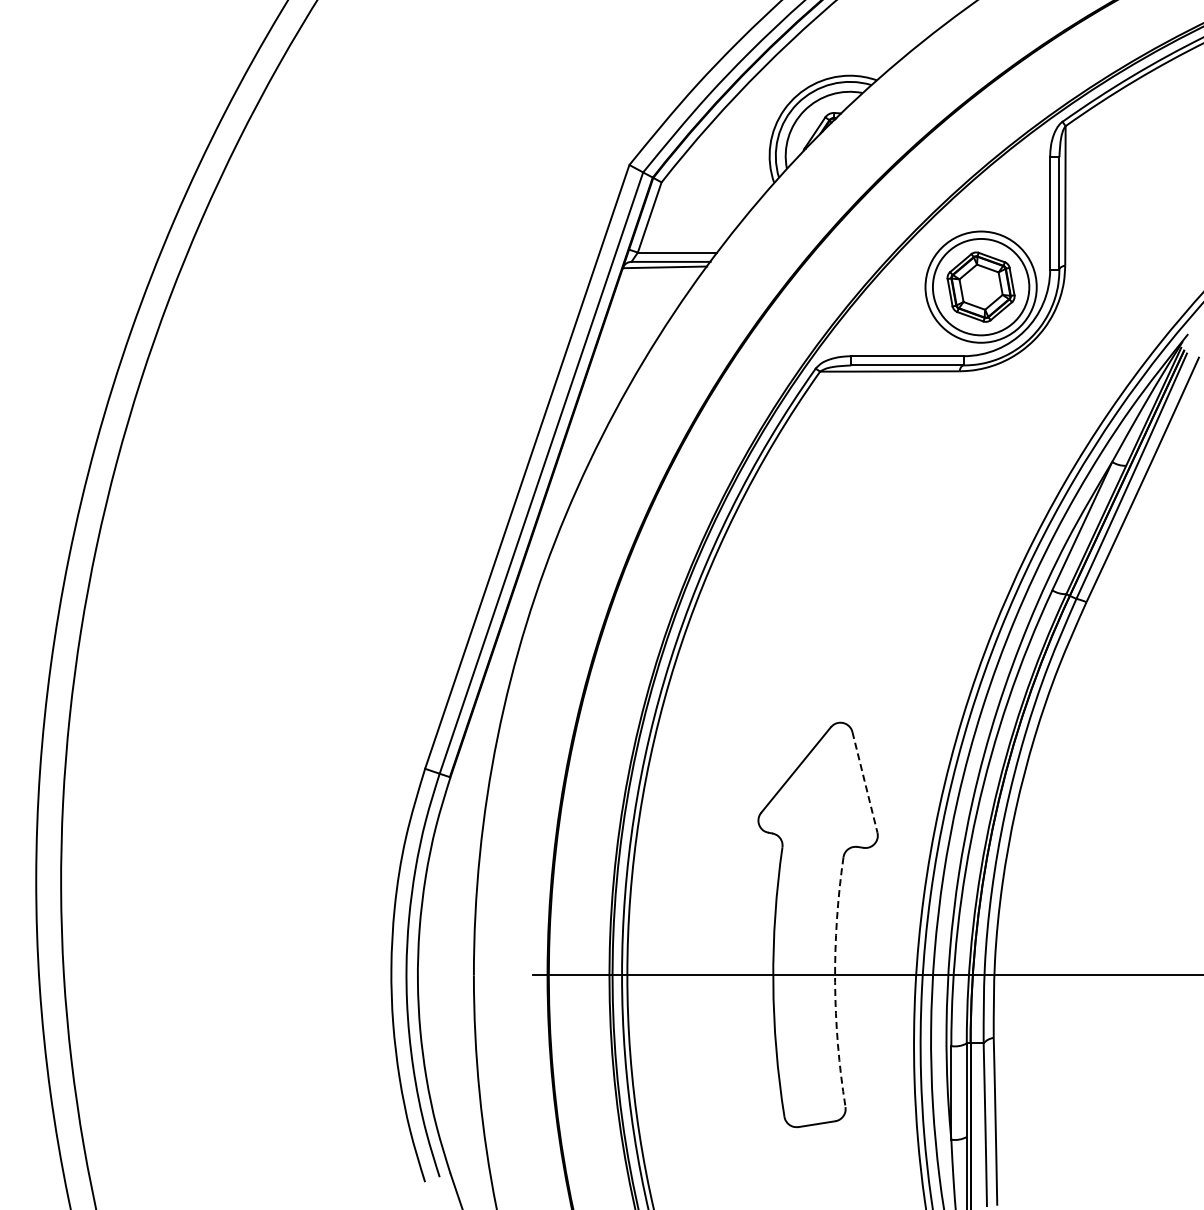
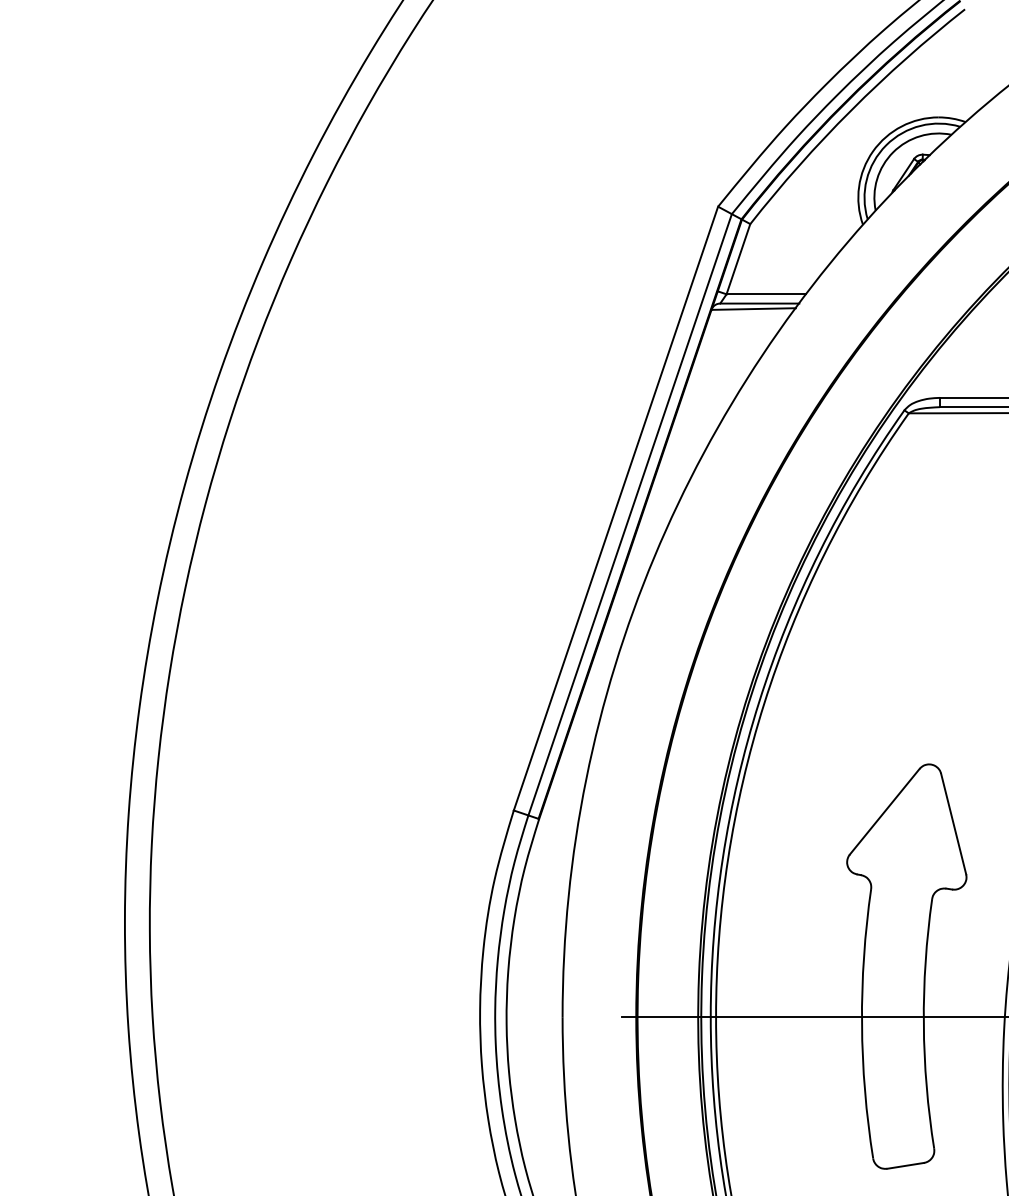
line: (864, 782) -> (953, 824), dashed -> solid
arc: (835, 982) -> (924, 1024), dashed -> solid

